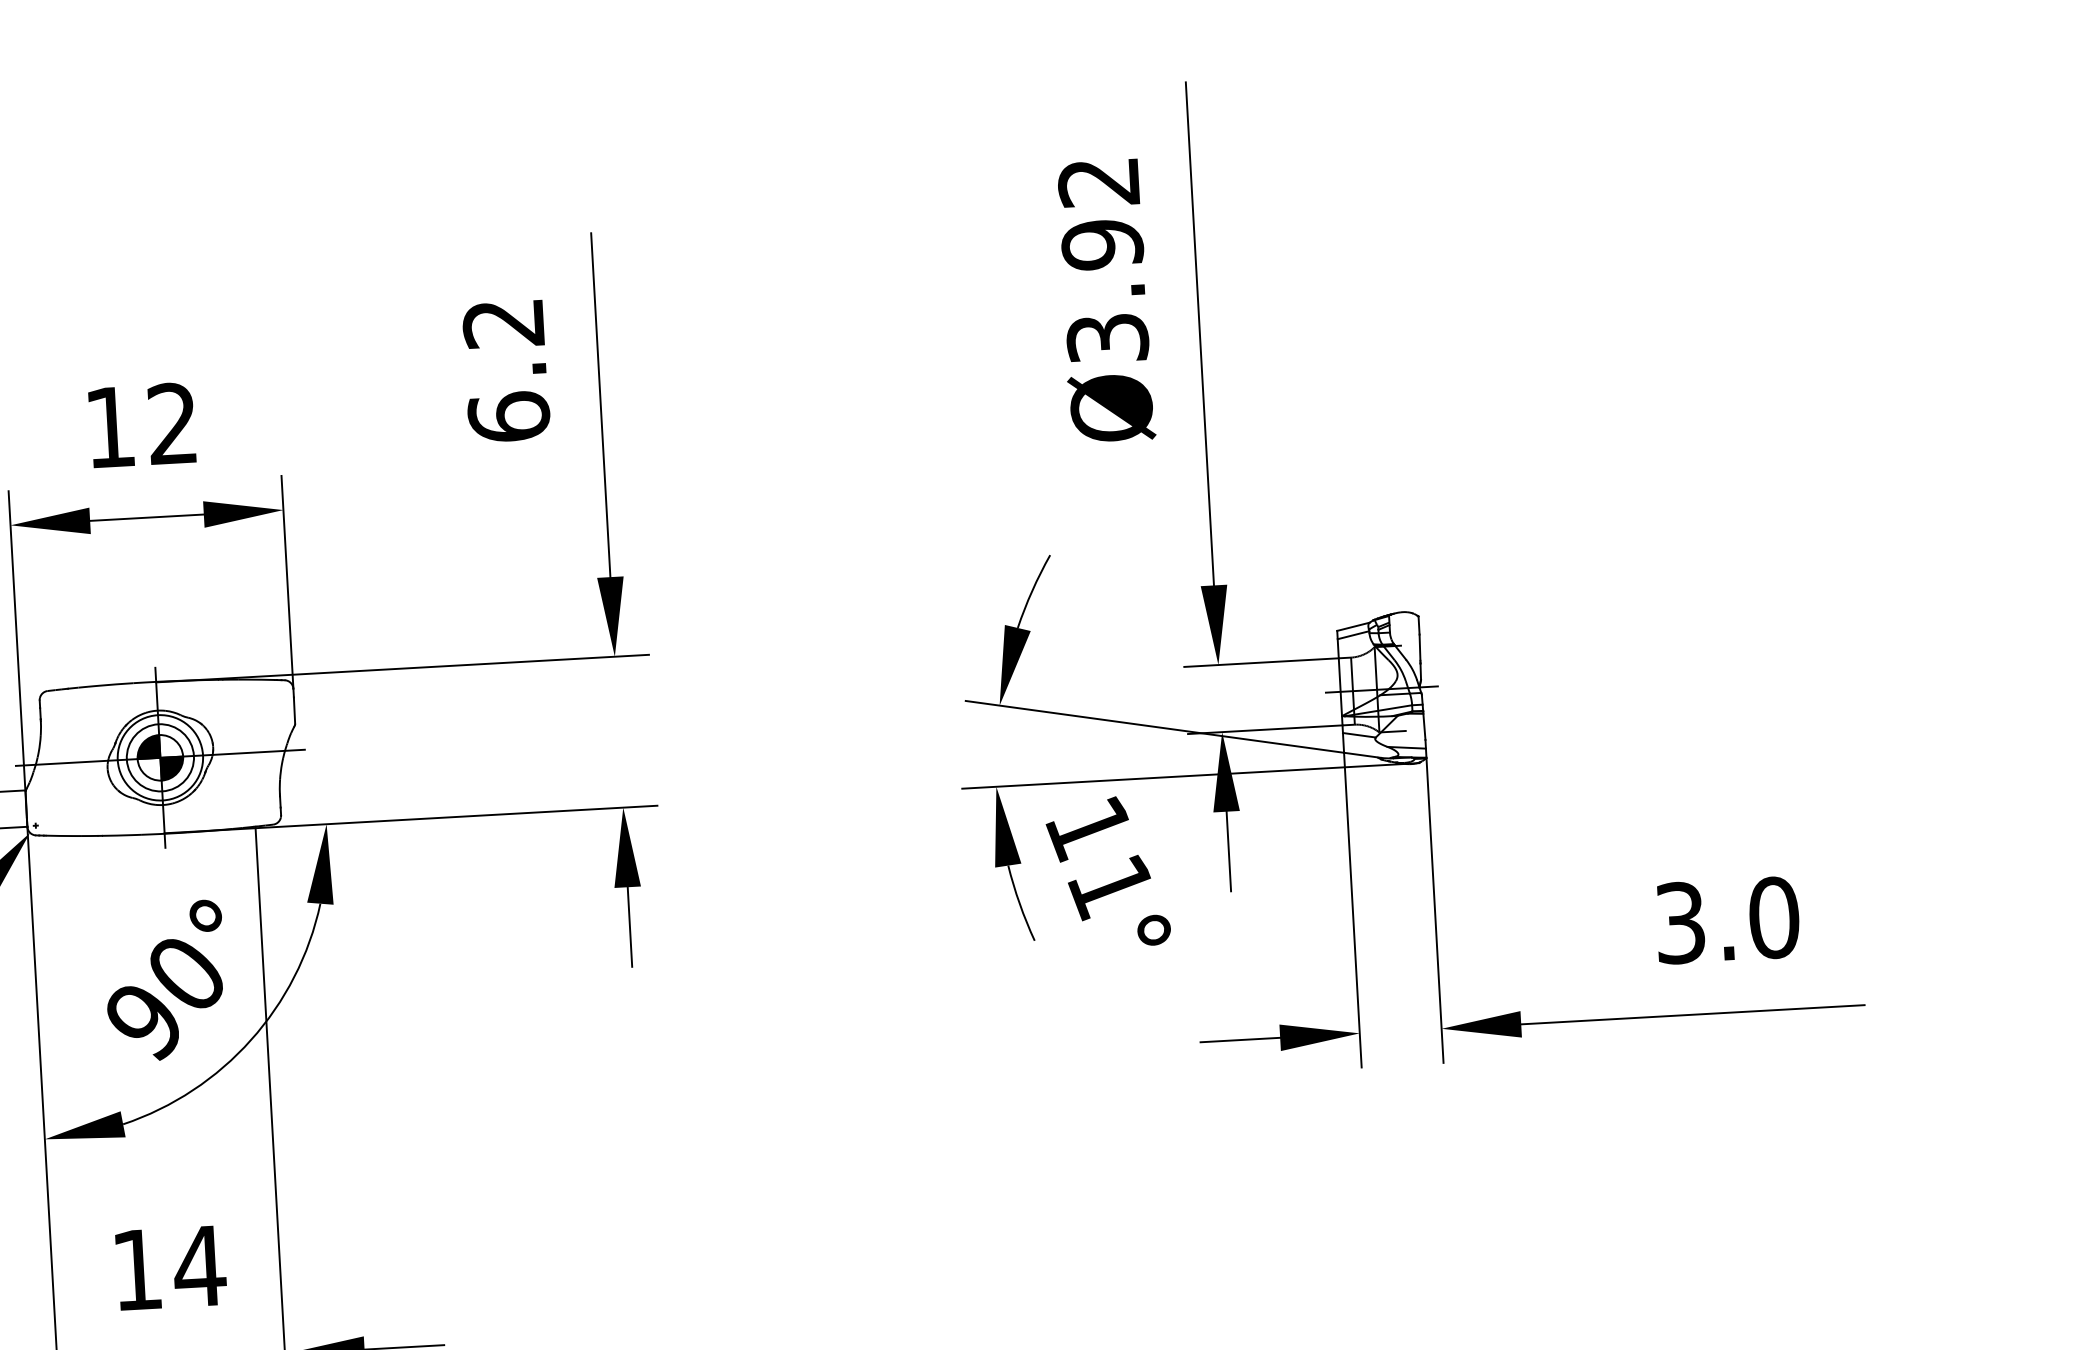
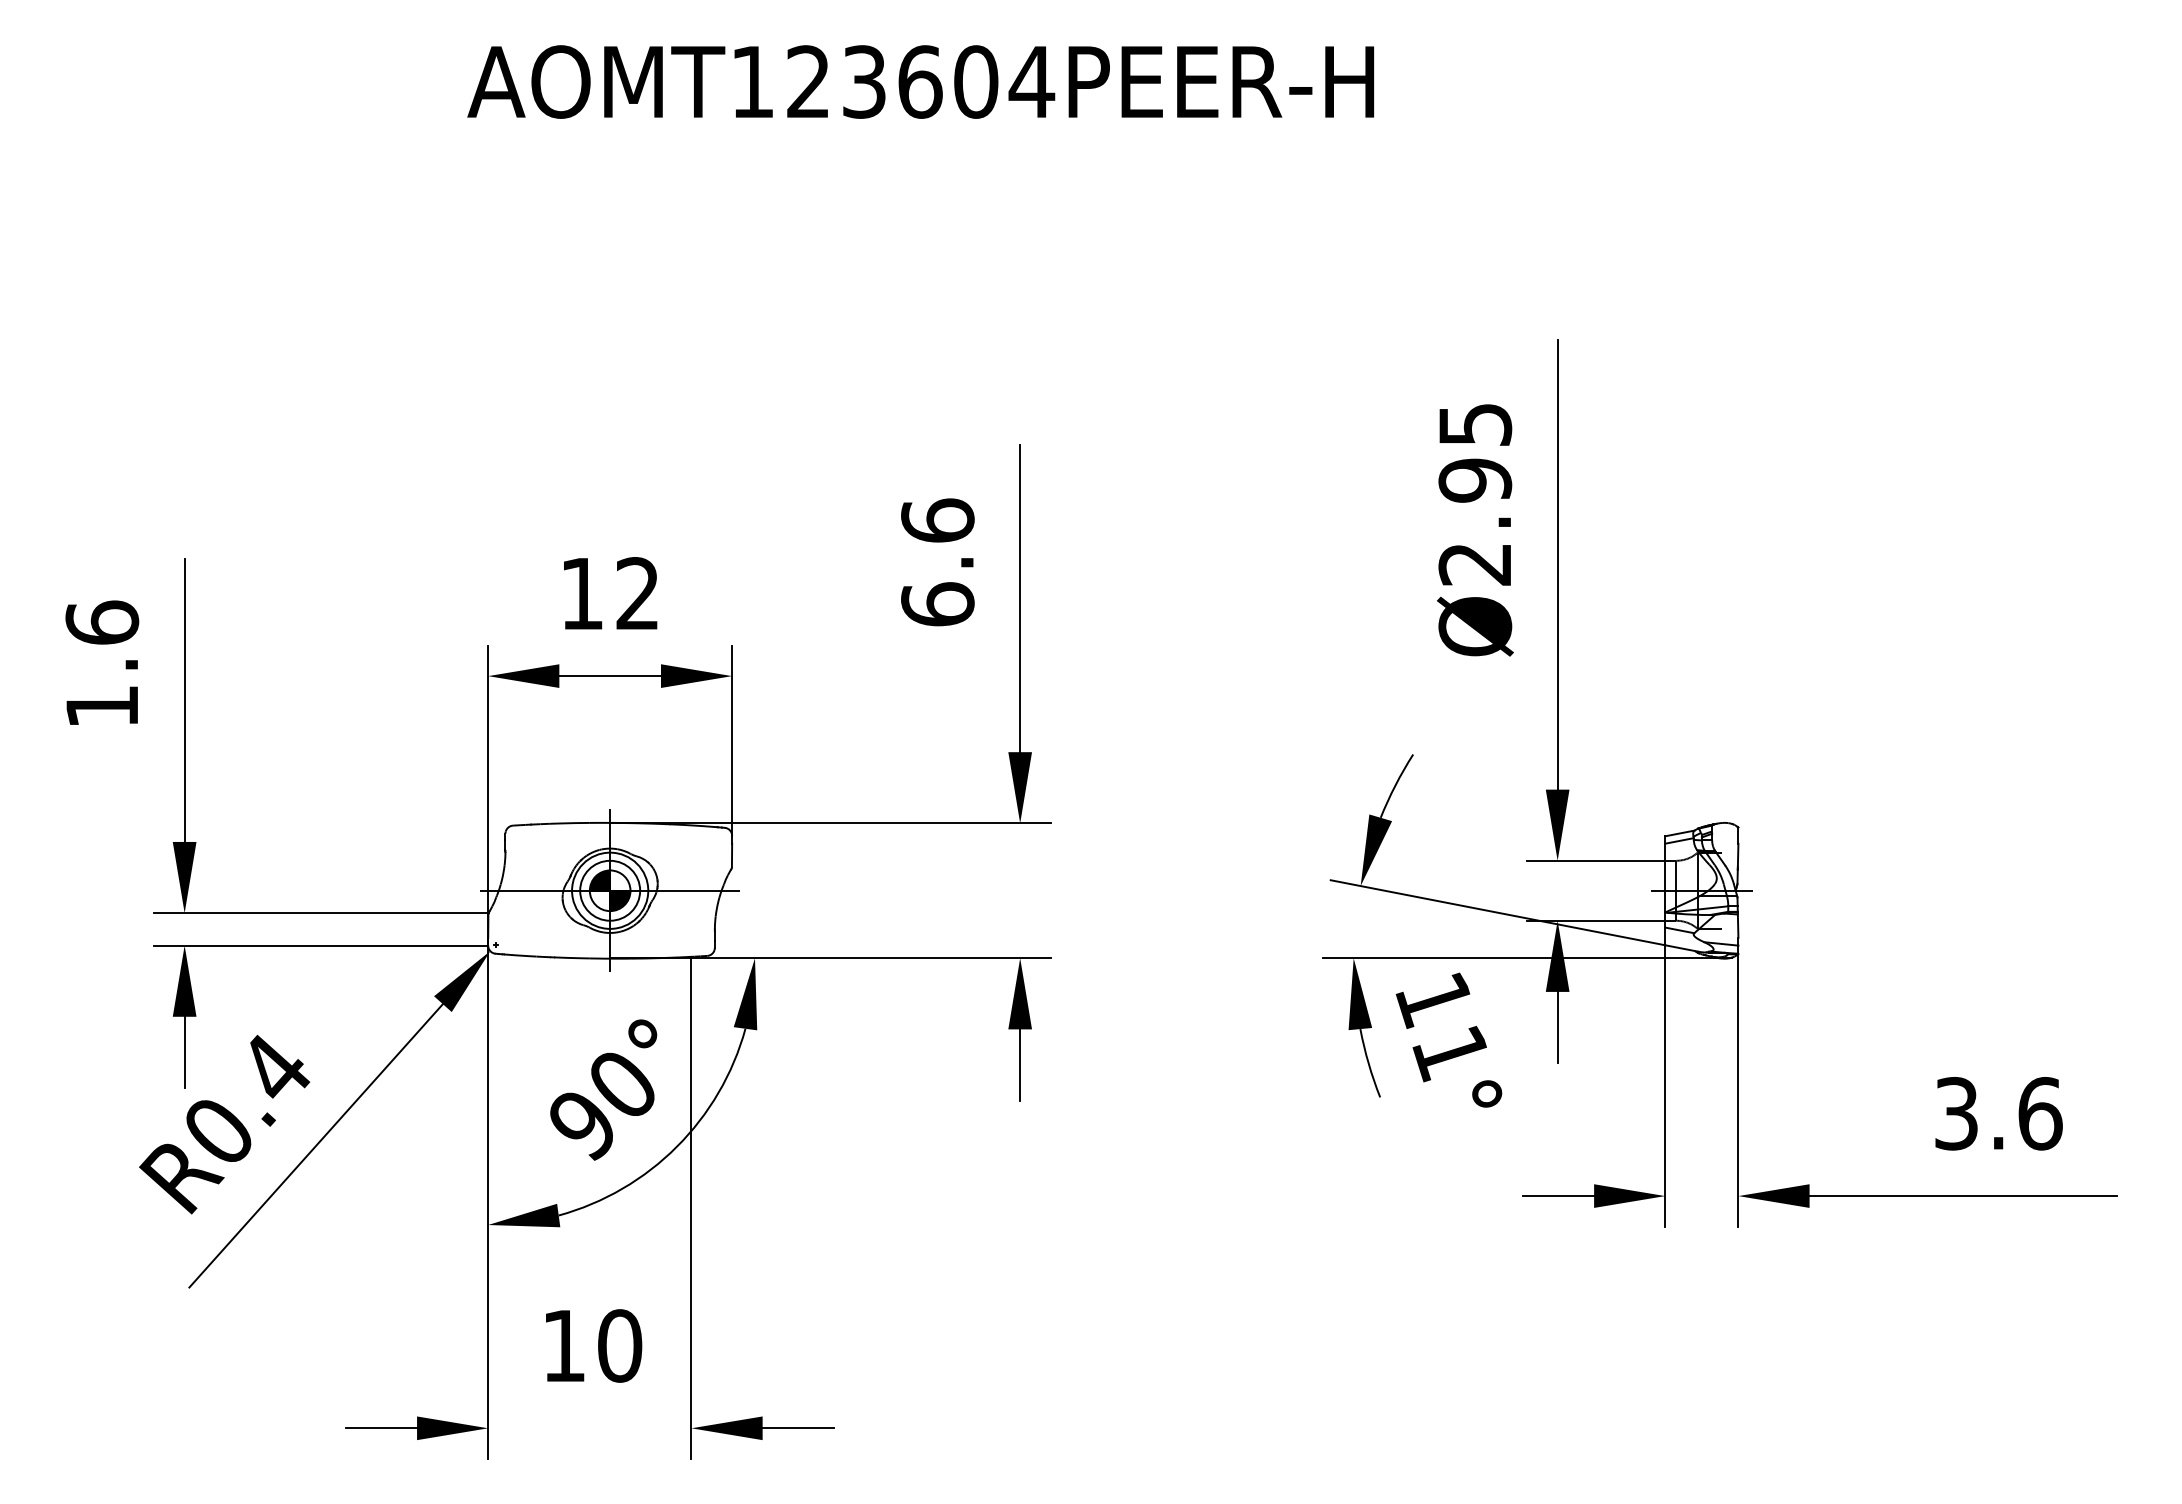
text: (1103, 260) -> (1475, 494), Ø3.92 -> Ø2.95
text: (503, 323) -> (937, 520), 6.2 -> 6.6
text: (1774, 917) -> (2040, 1113), 3.0 -> 3.6
text: (199, 1265) -> (619, 1345), 14 -> 10

